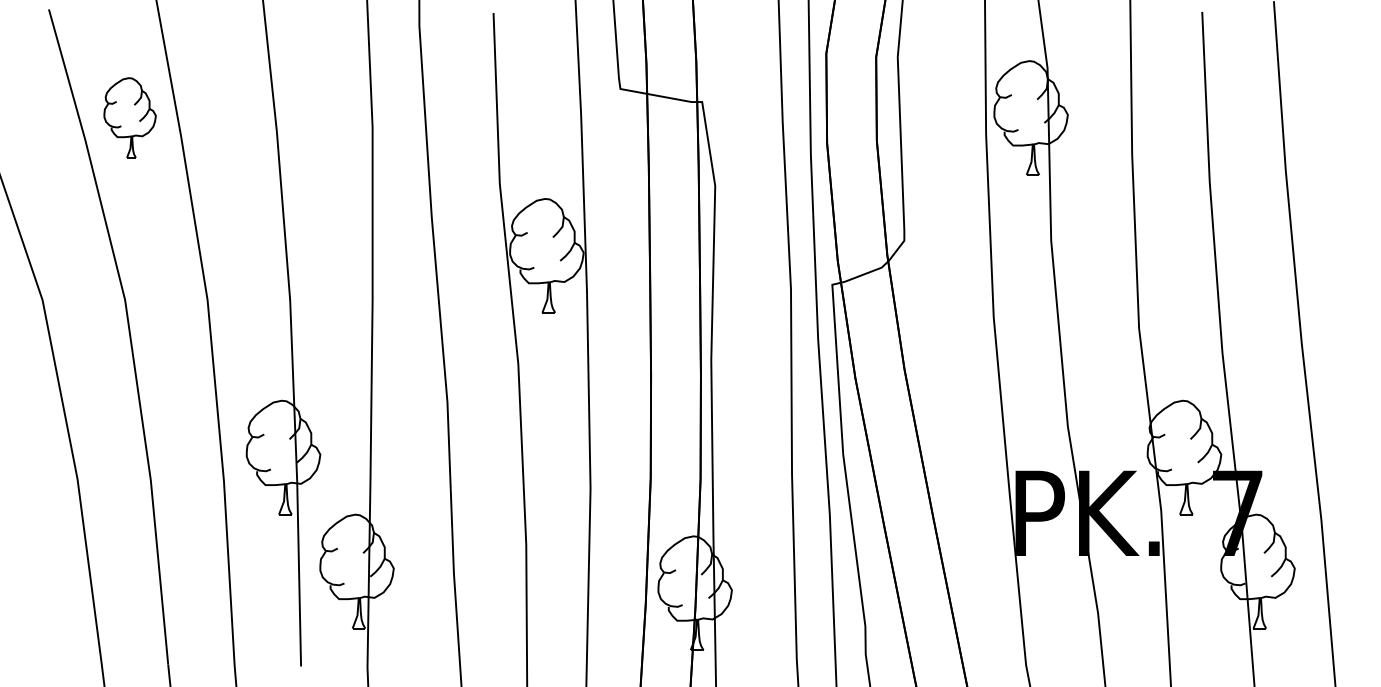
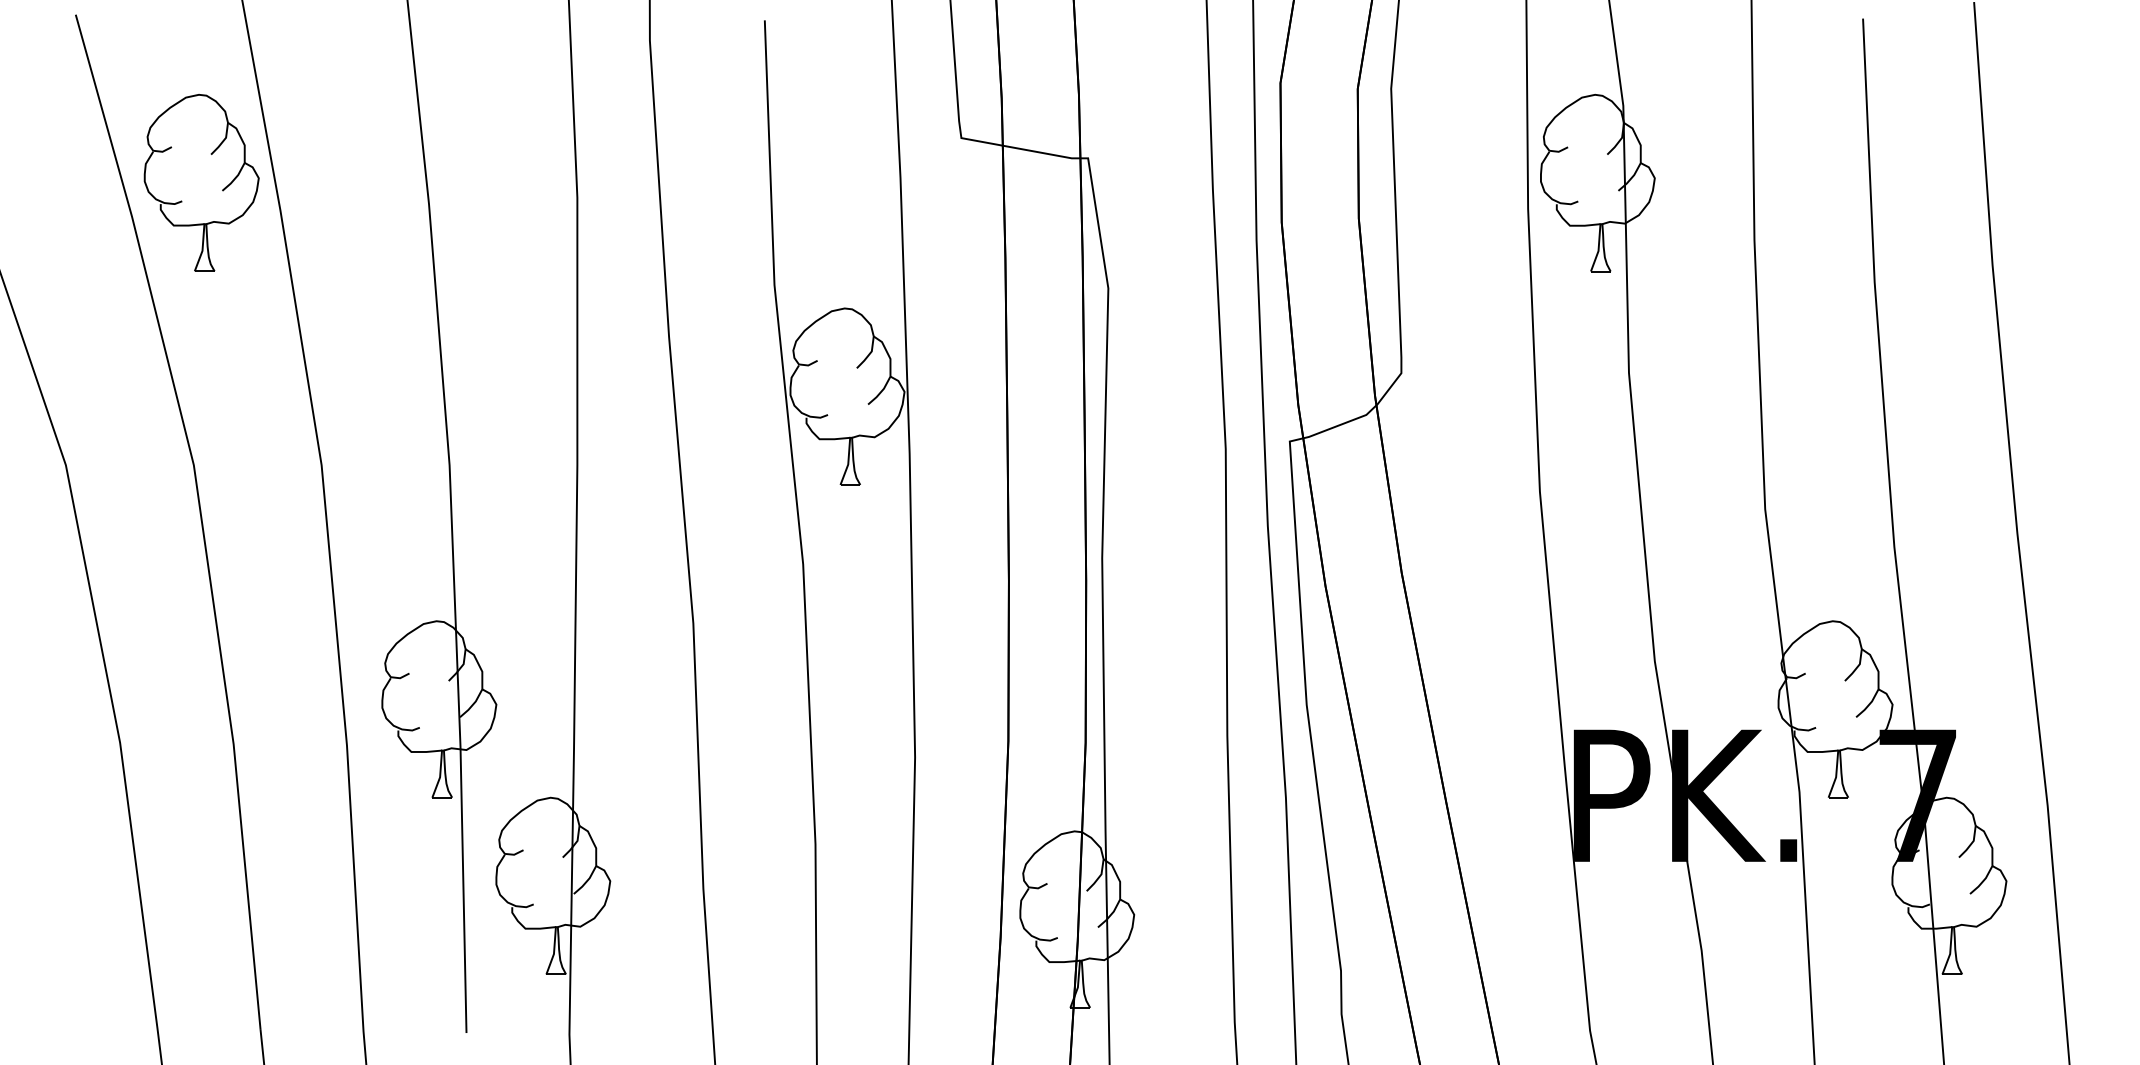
part: (129, 117) -> (200, 182), size x1.43

